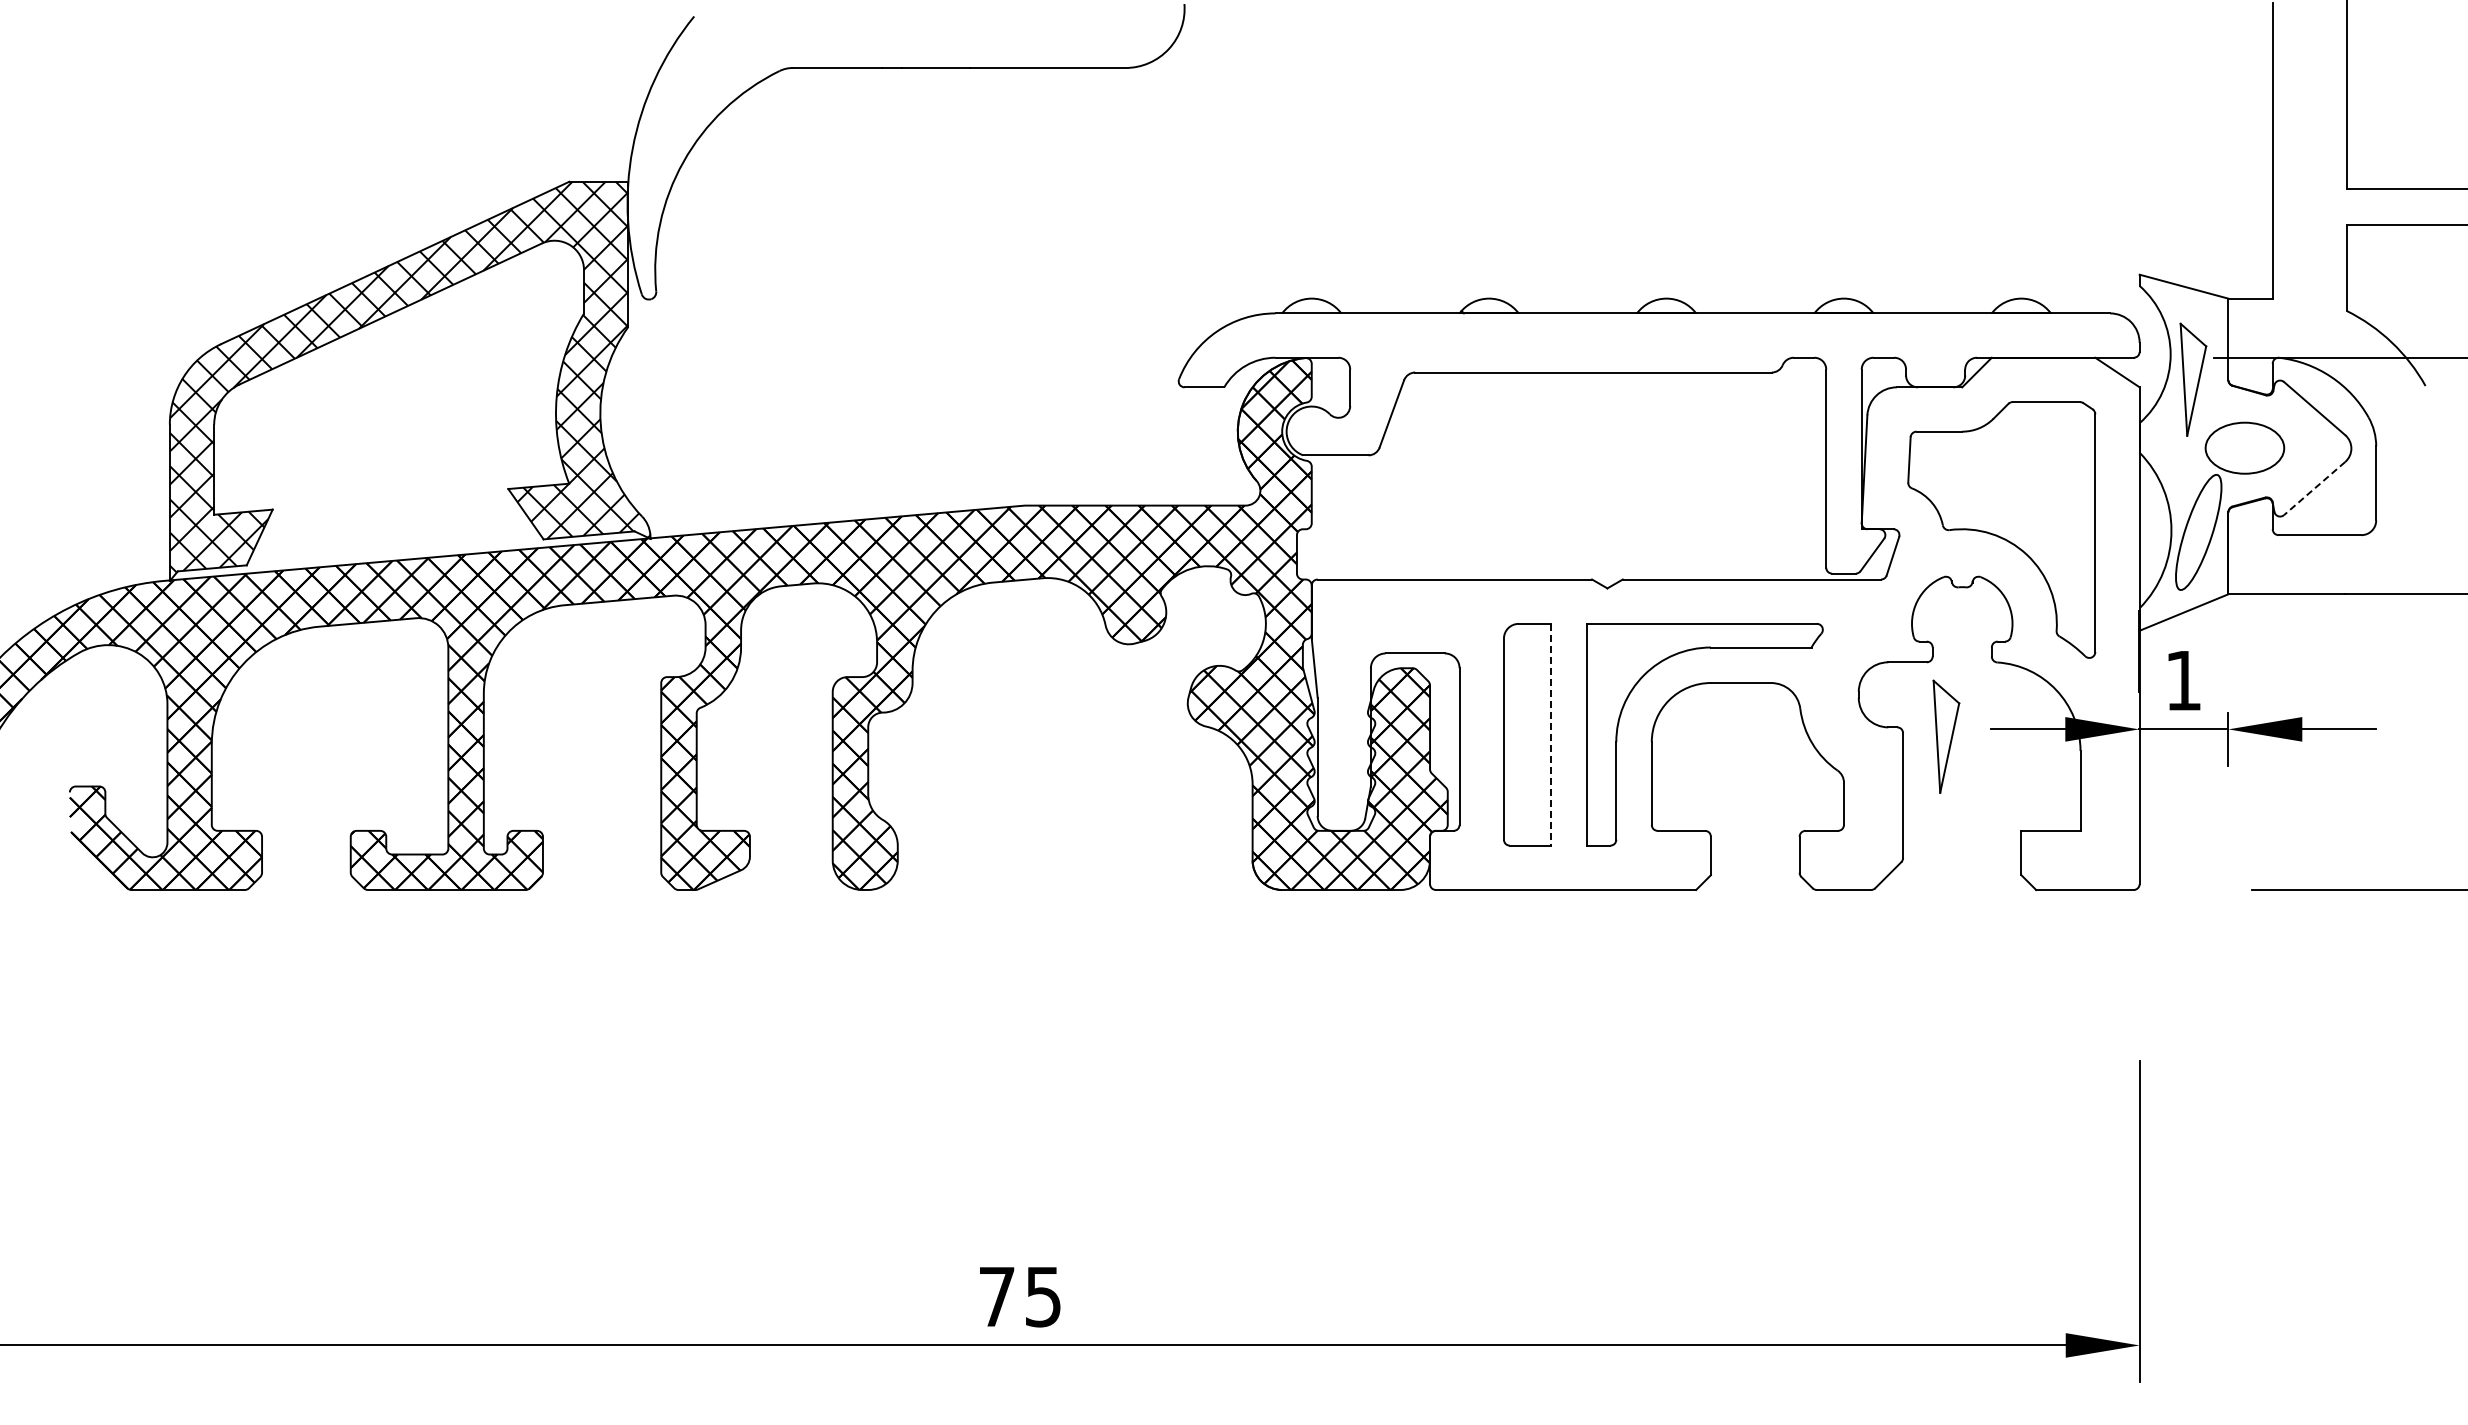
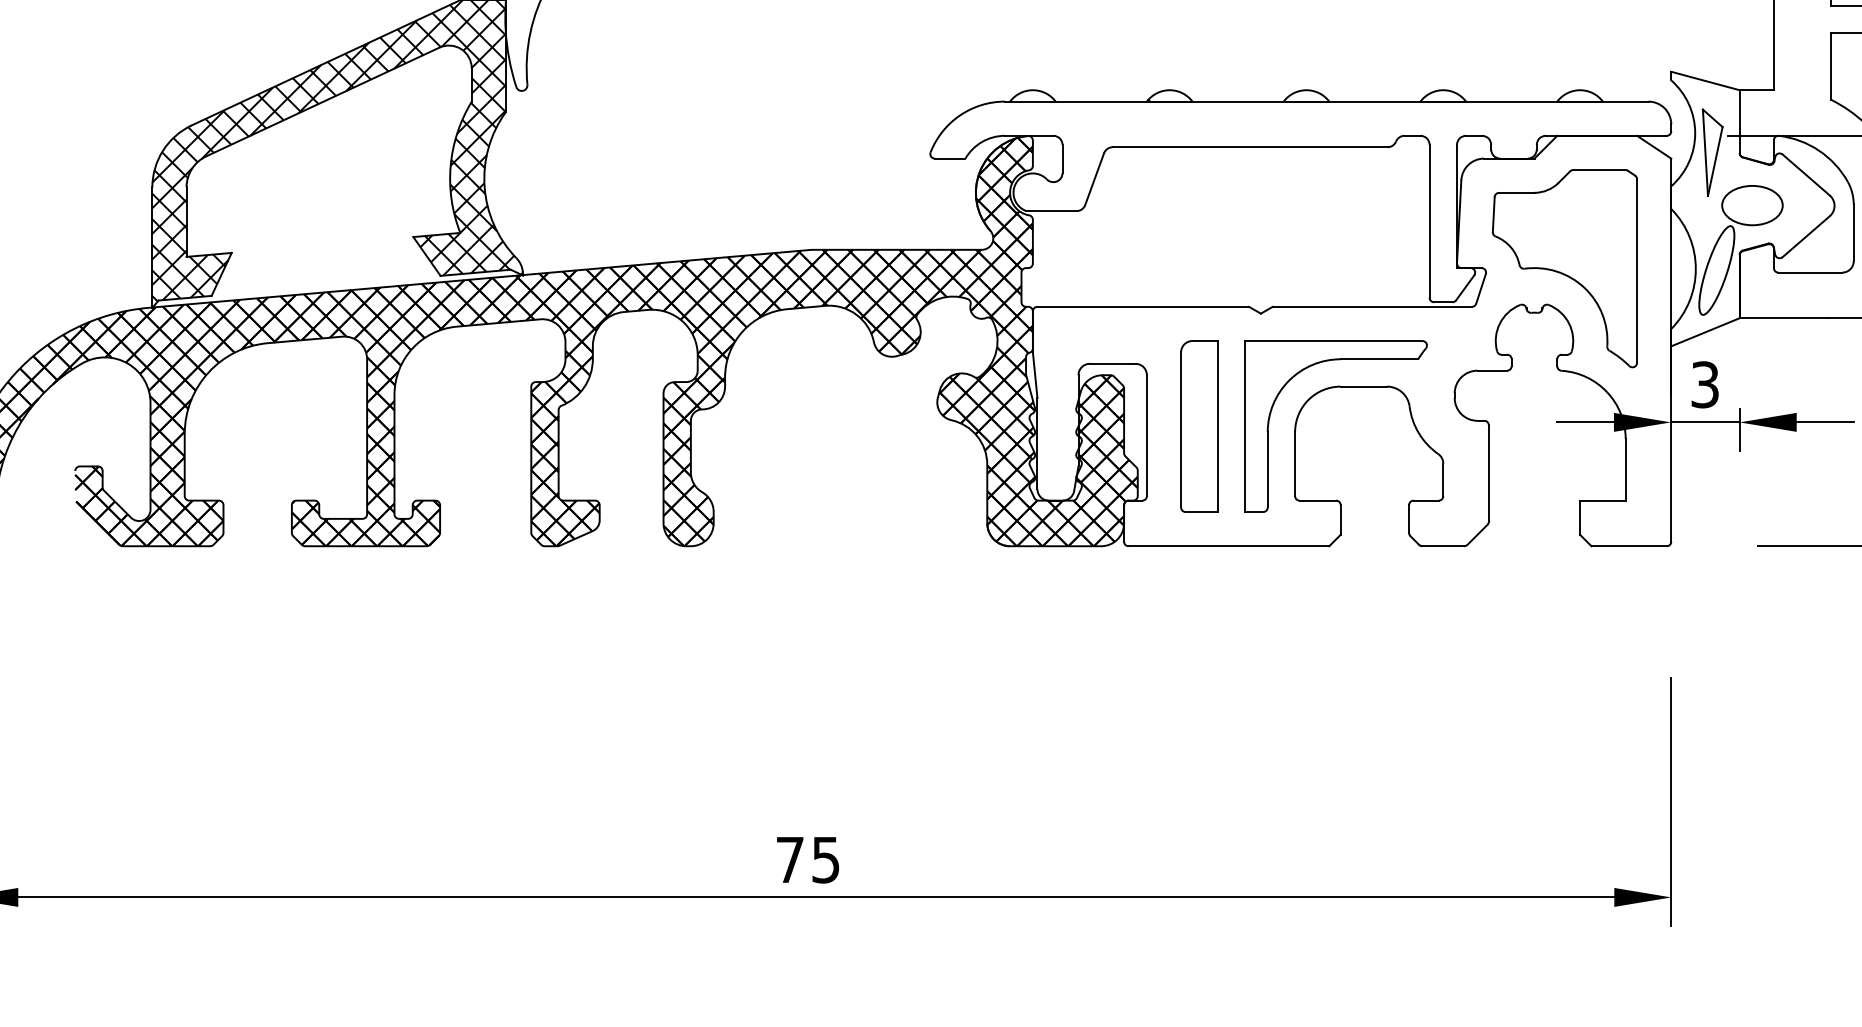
line: (2314, 488) -> (1806, 236), dashed -> solid
text: (2183, 680) -> (1705, 384), 1 -> 3
line: (1551, 734) -> (1217, 426), dashed -> solid
part: (1946, 736) -> (1522, 427), removed

